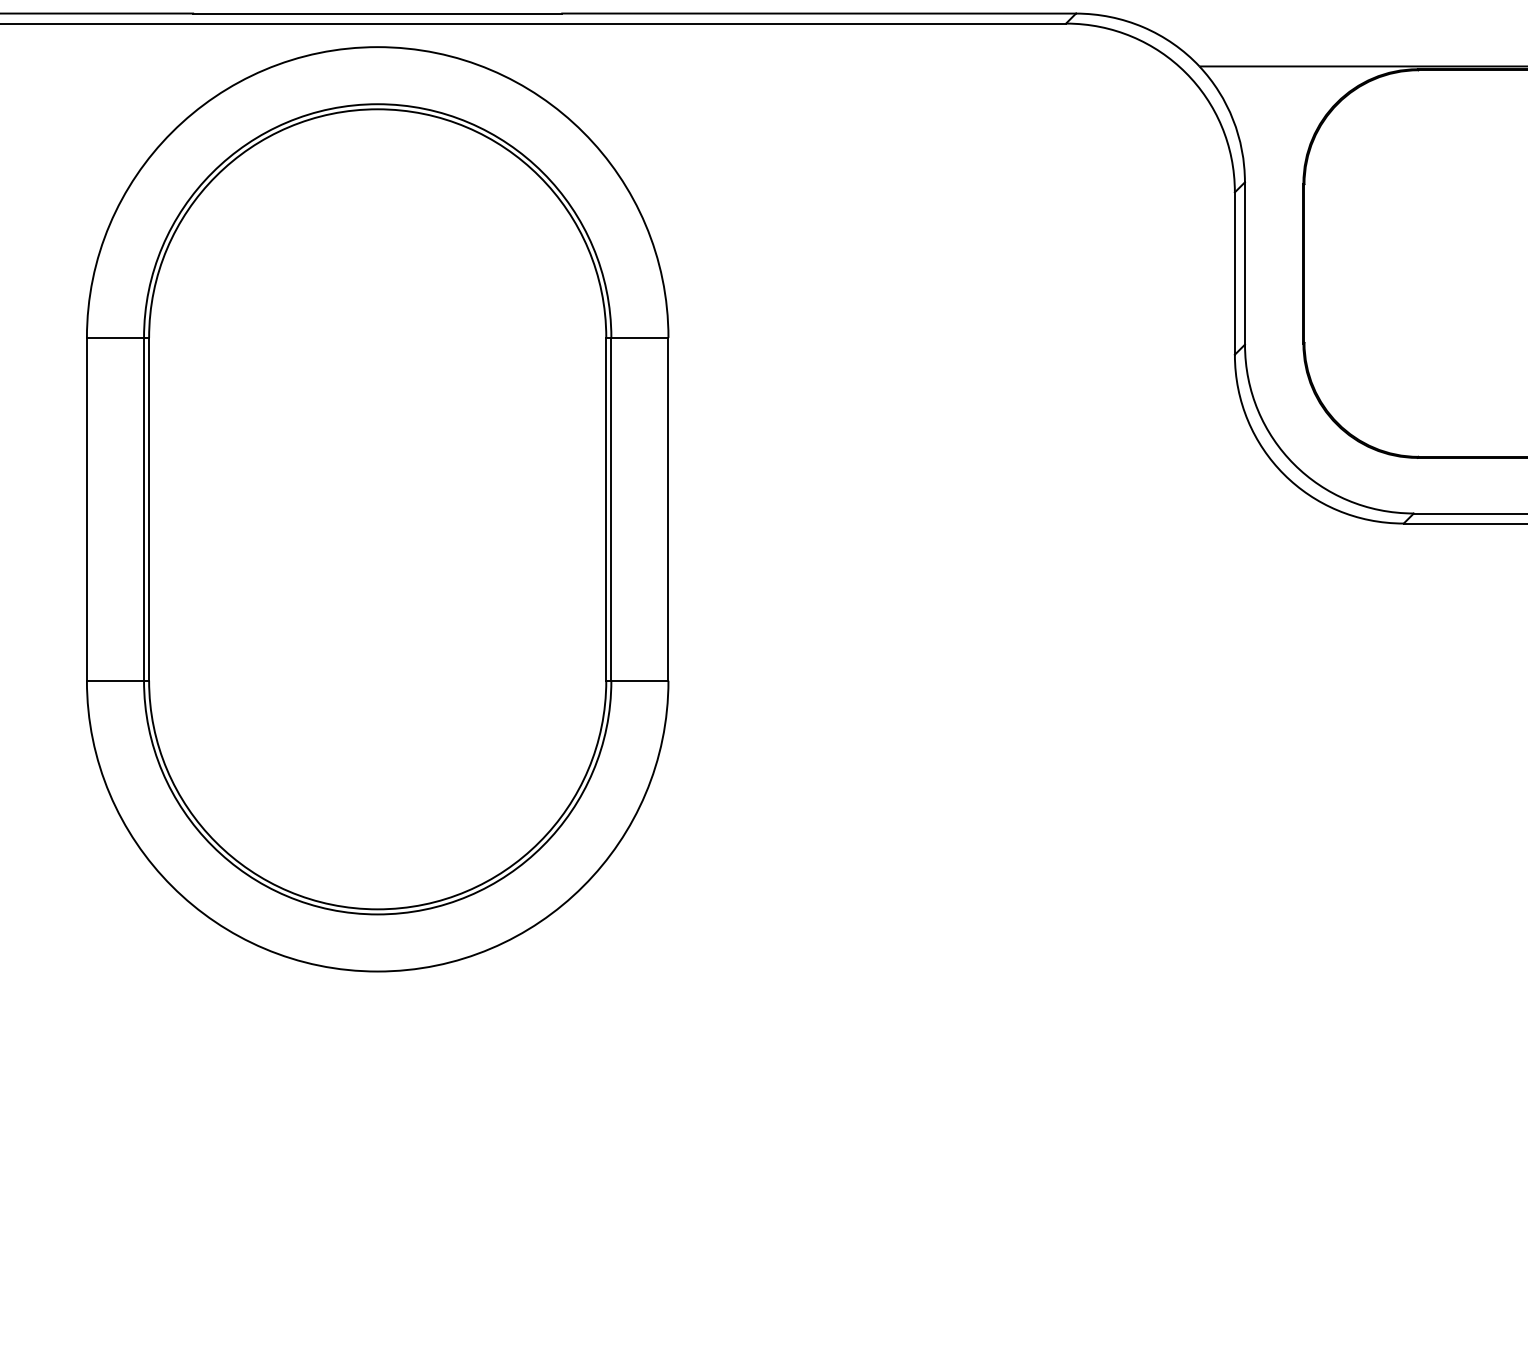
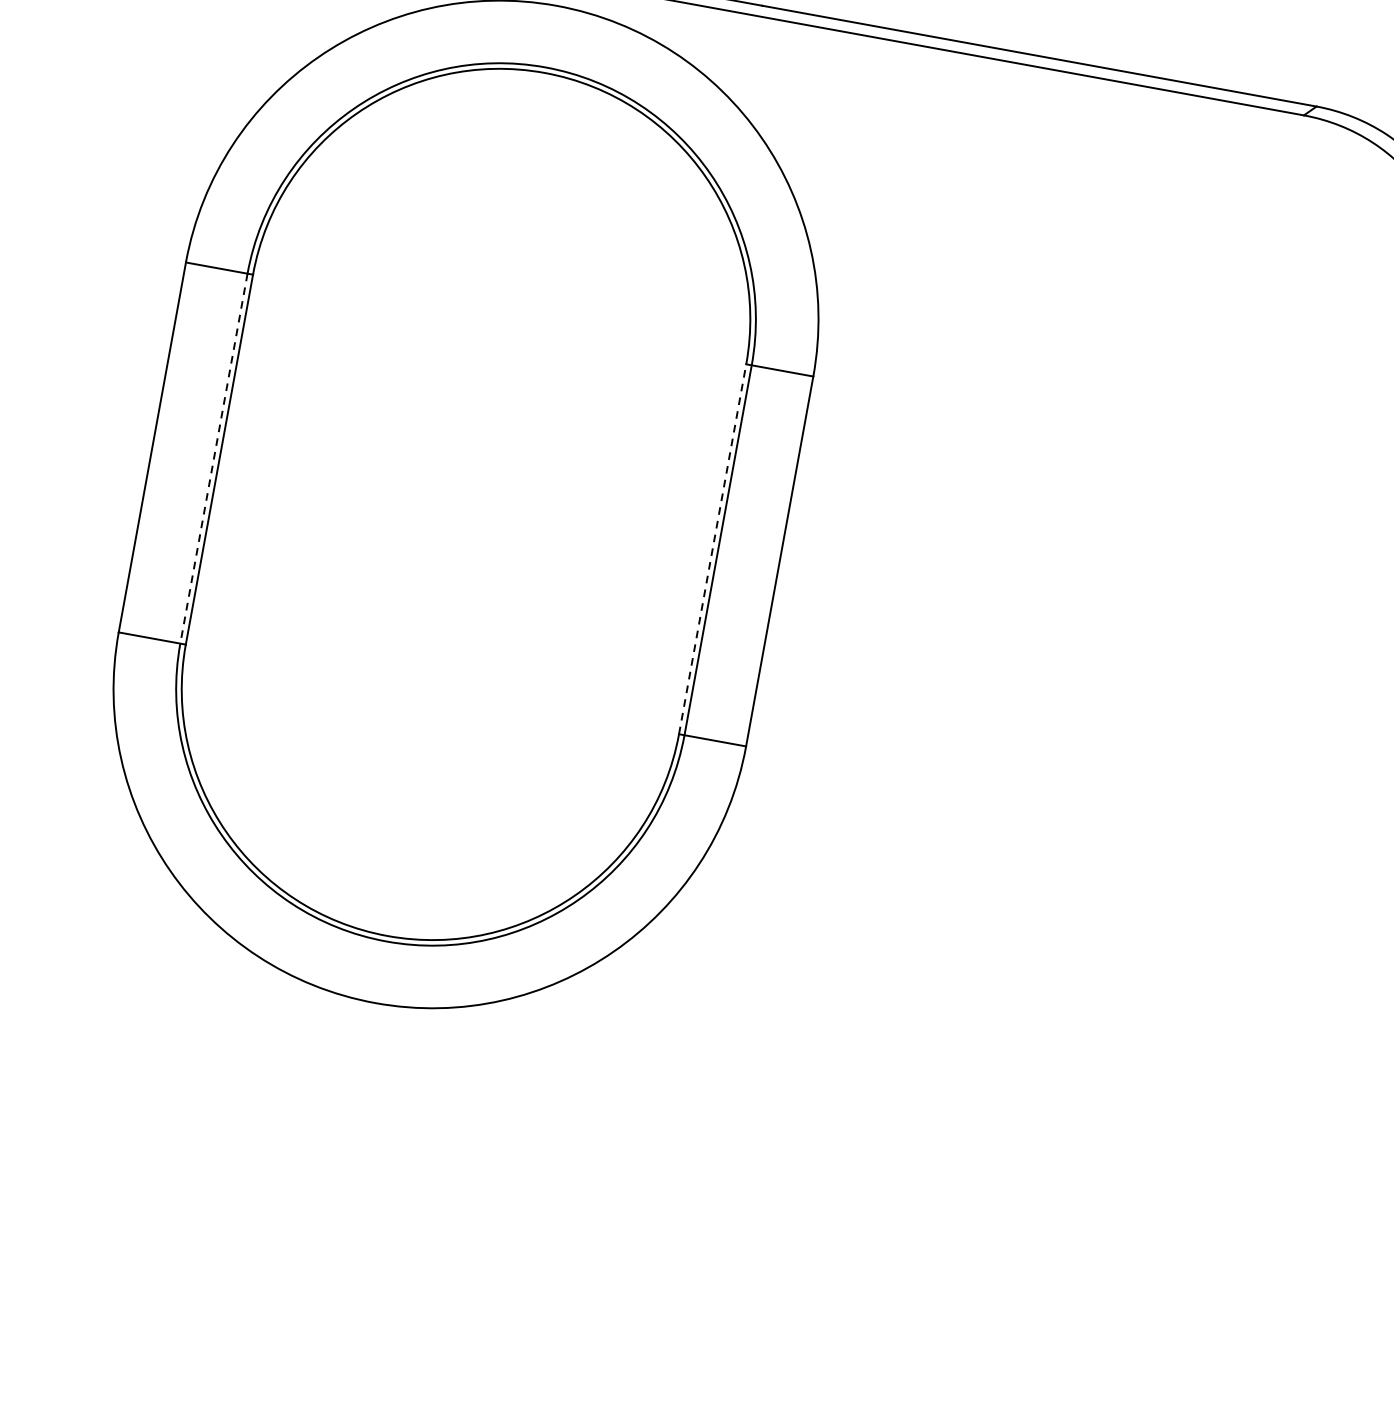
line: (606, 508) -> (713, 548), solid -> dashed
line: (144, 509) -> (214, 458), solid -> dashed

